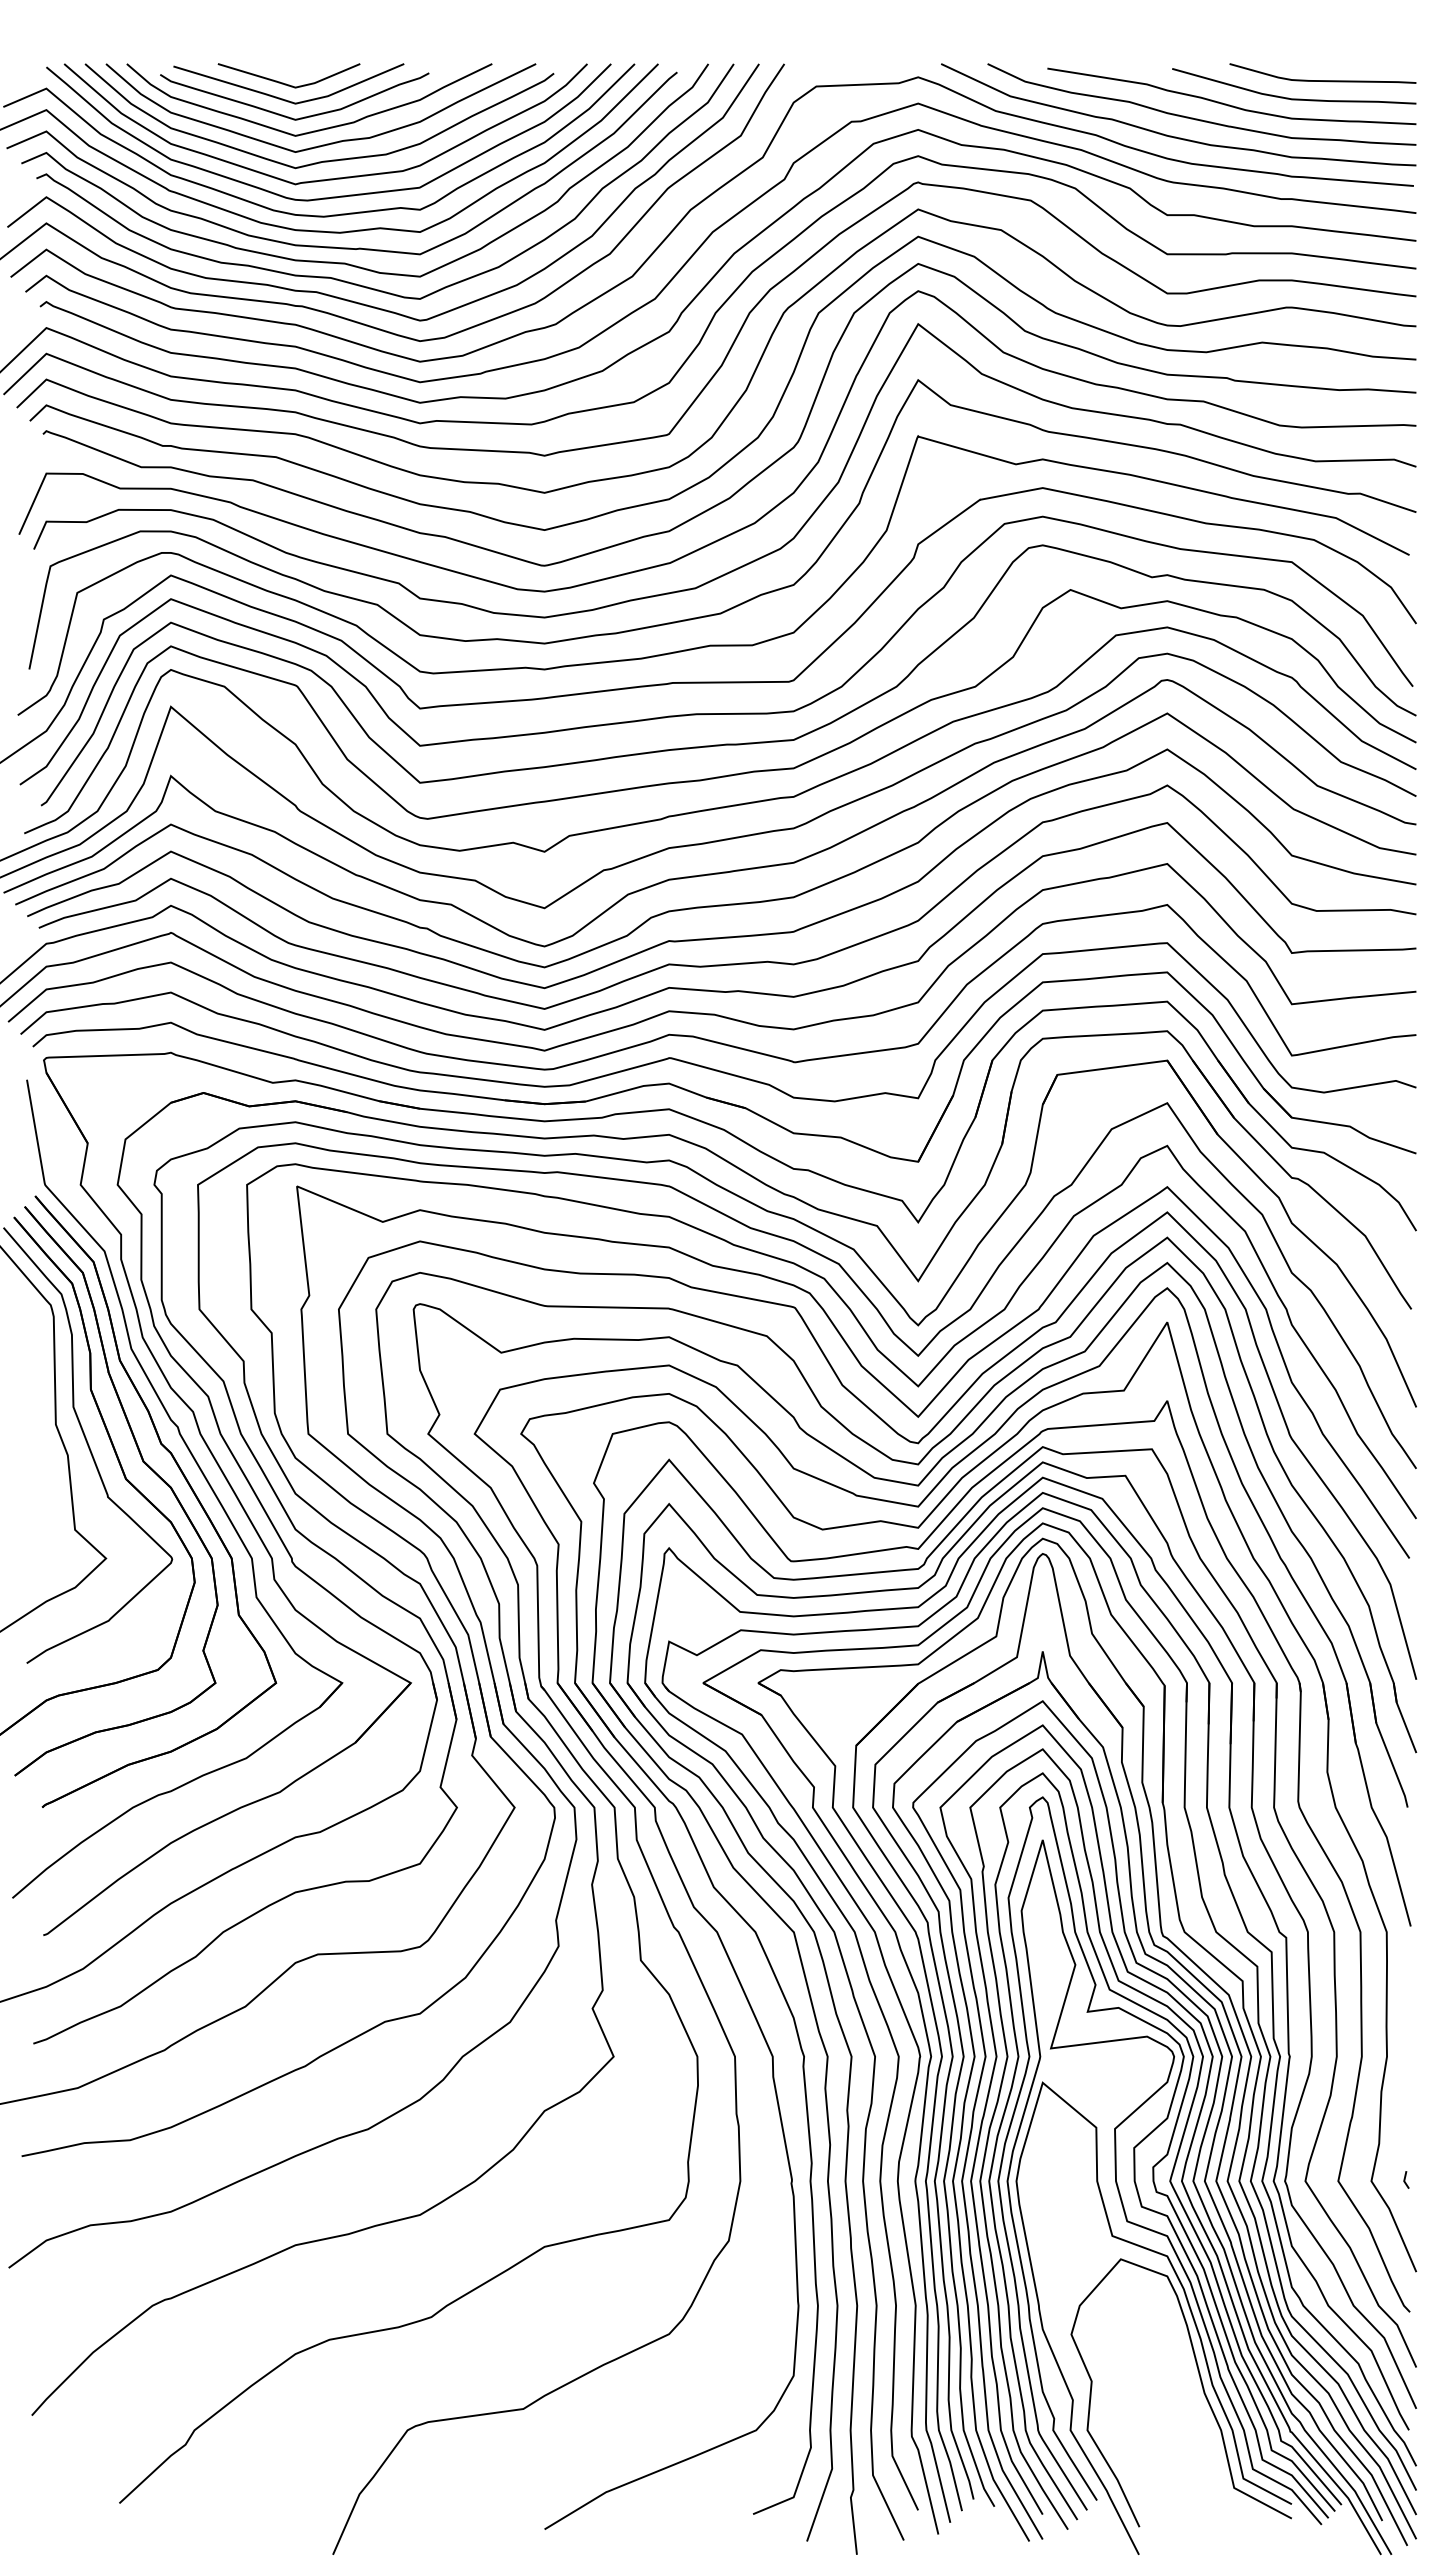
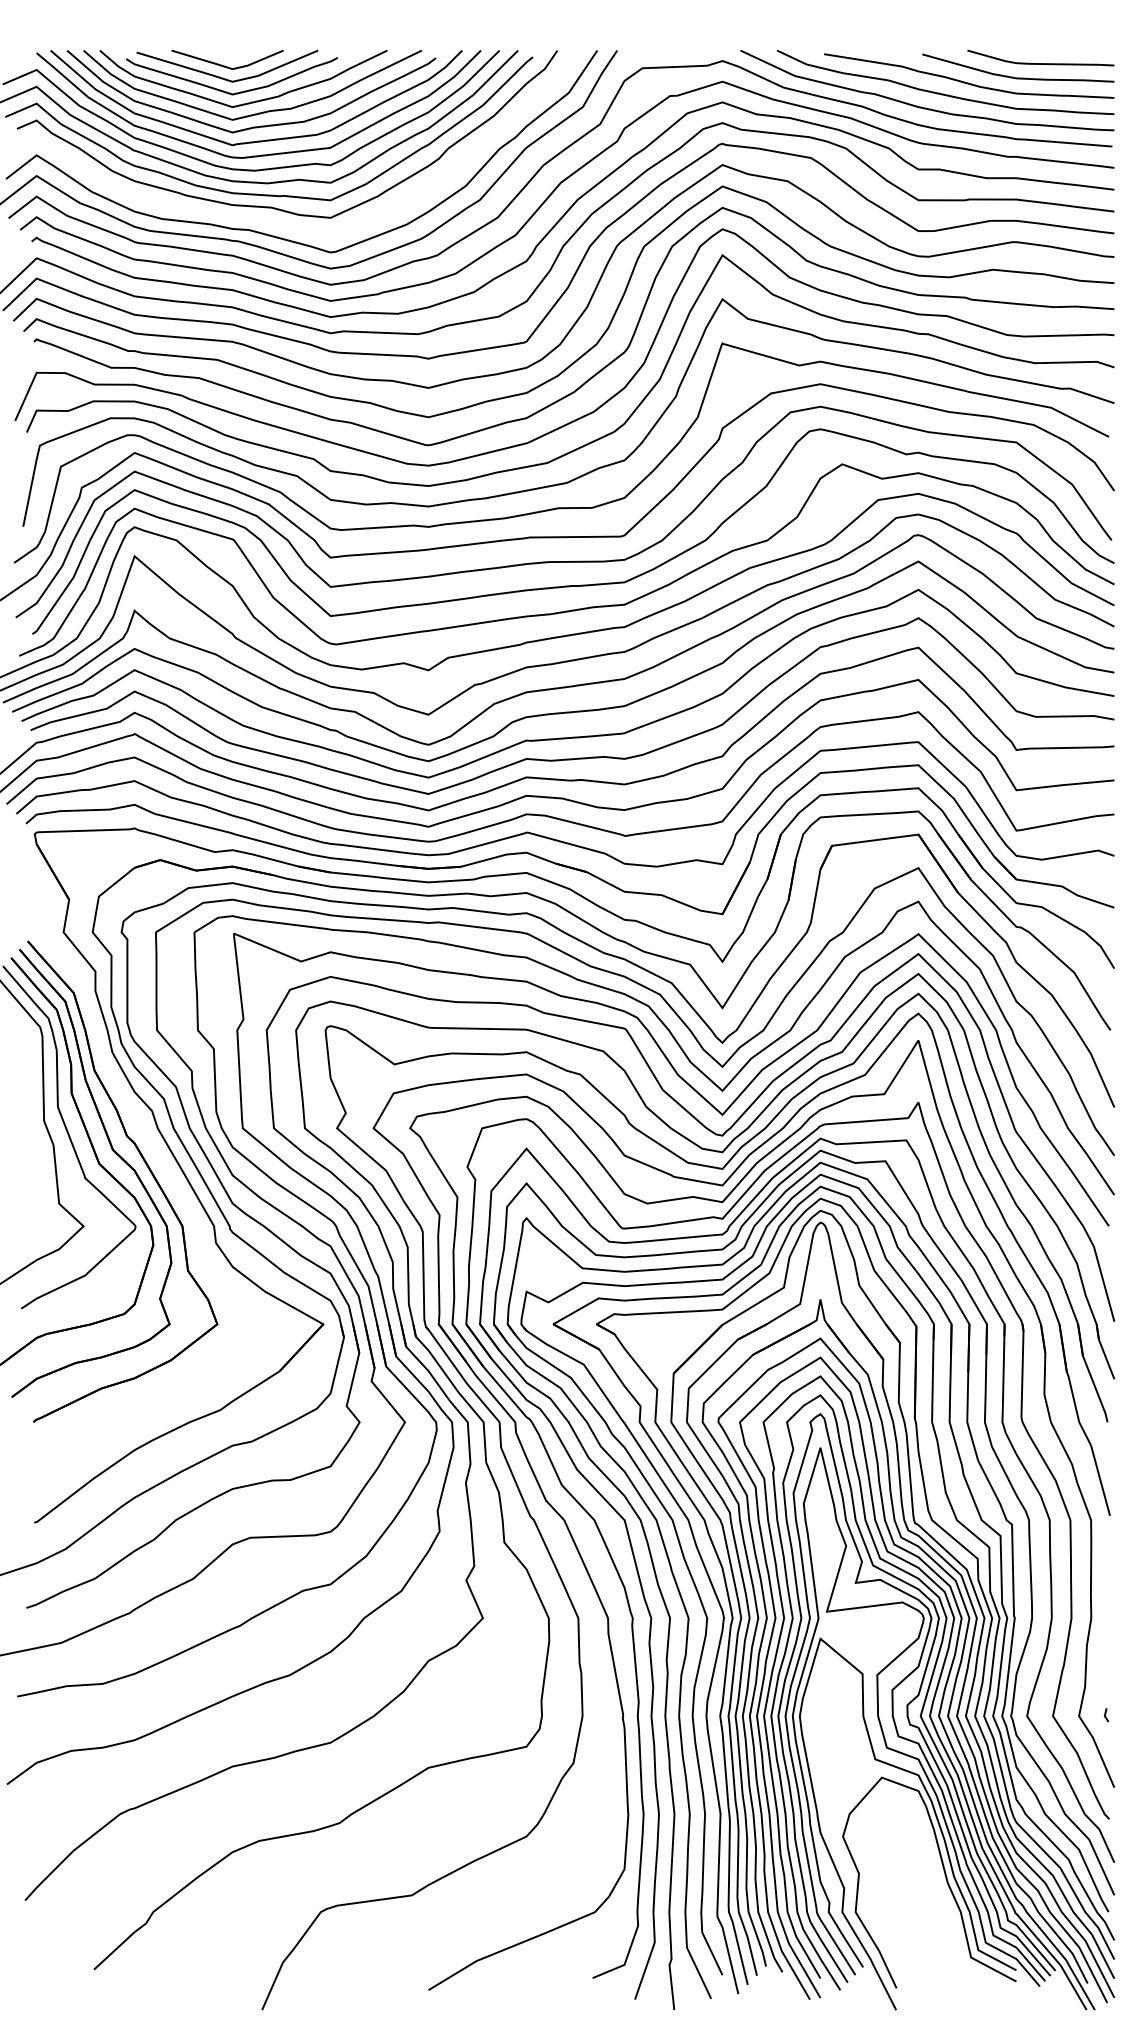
curve: (360, 284) -> (283, 224), removed
part: (201, 1473) -> (158, 1159), removed

